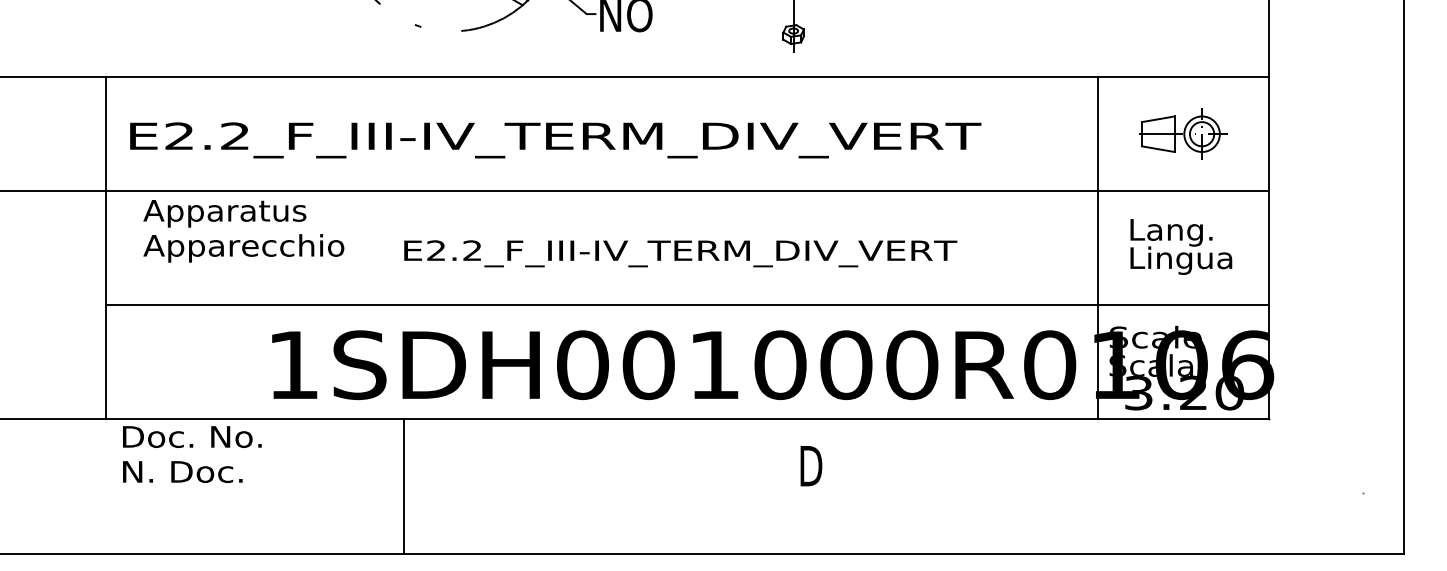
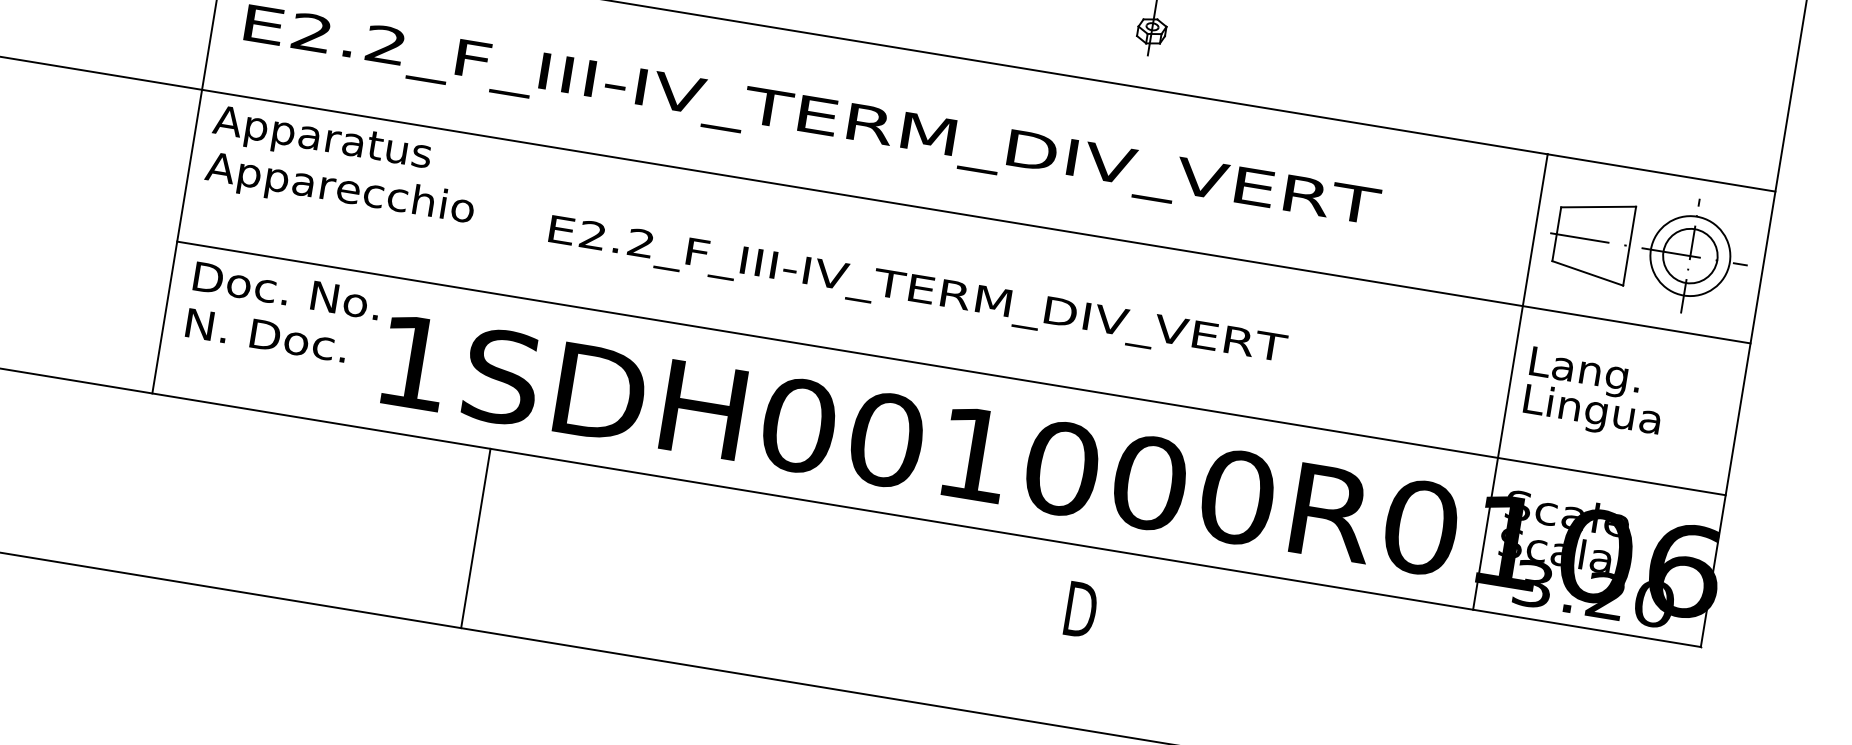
part: (1183, 133) -> (1649, 248), size x1.67
text: (243, 231) -> (342, 168), moved
text: (1181, 246) -> (1595, 393), moved
text: (680, 253) -> (917, 292), moved
text: (192, 454) -> (283, 314), moved
line: (404, 486) -> (476, 538), moved

